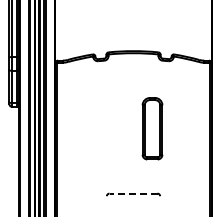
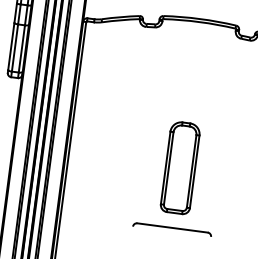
part: (152, 128) -> (180, 167), moved
line: (133, 193) -> (172, 227), dashed -> solid

